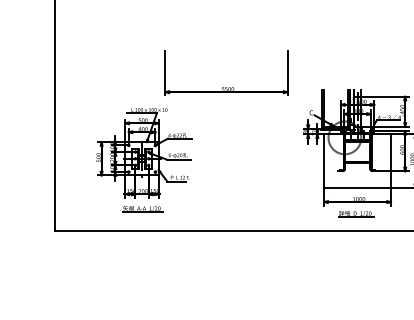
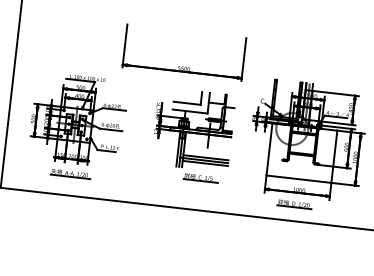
part: (244, 155) -> (192, 135), added
part: (144, 160) -> (77, 126), moved

